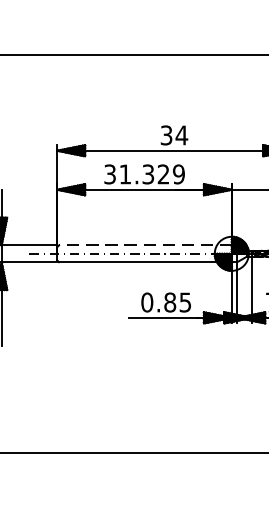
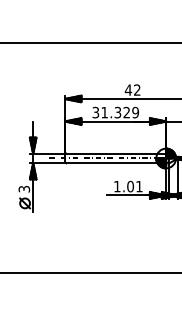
text: (173, 134) -> (132, 89), 34 -> 42
line: (145, 245) -> (116, 153), dashed -> solid
text: (164, 302) -> (127, 186), 0.85 -> 1.01

